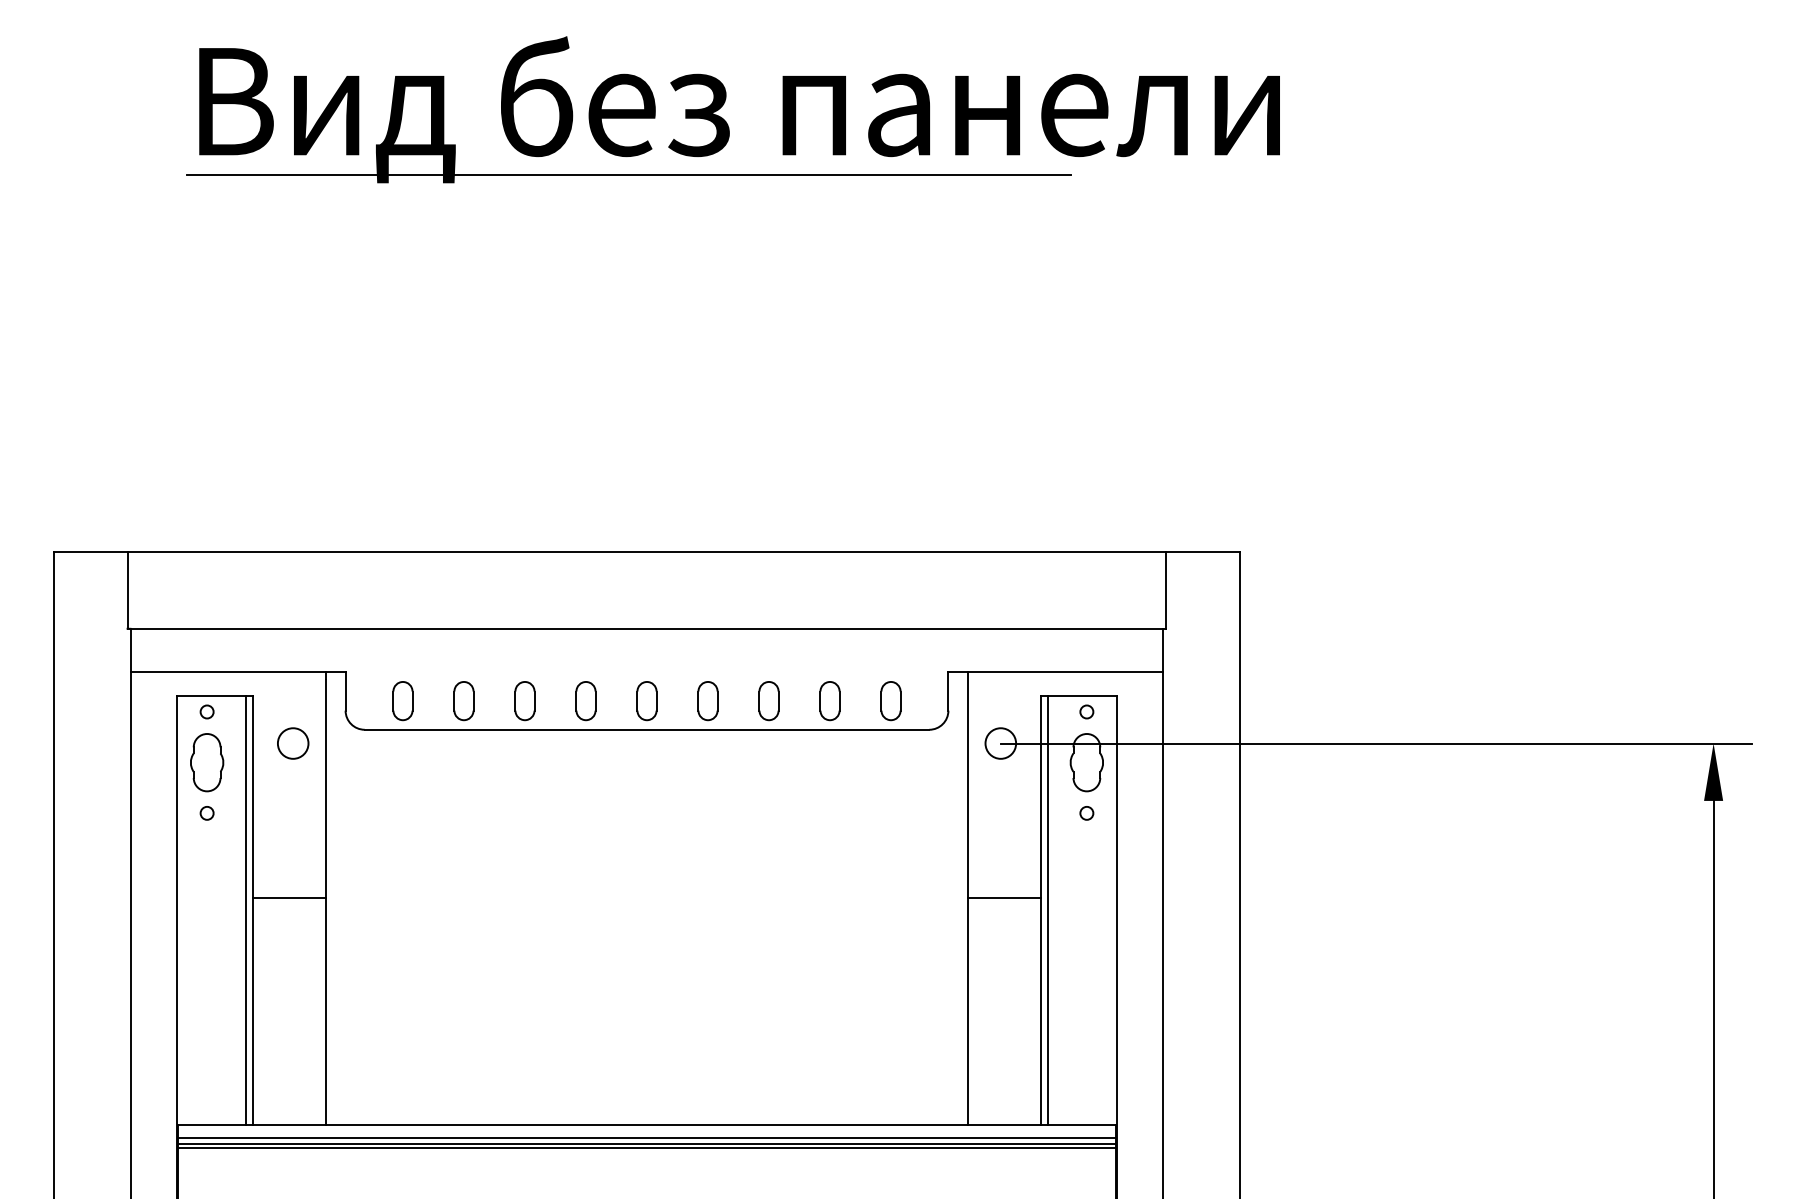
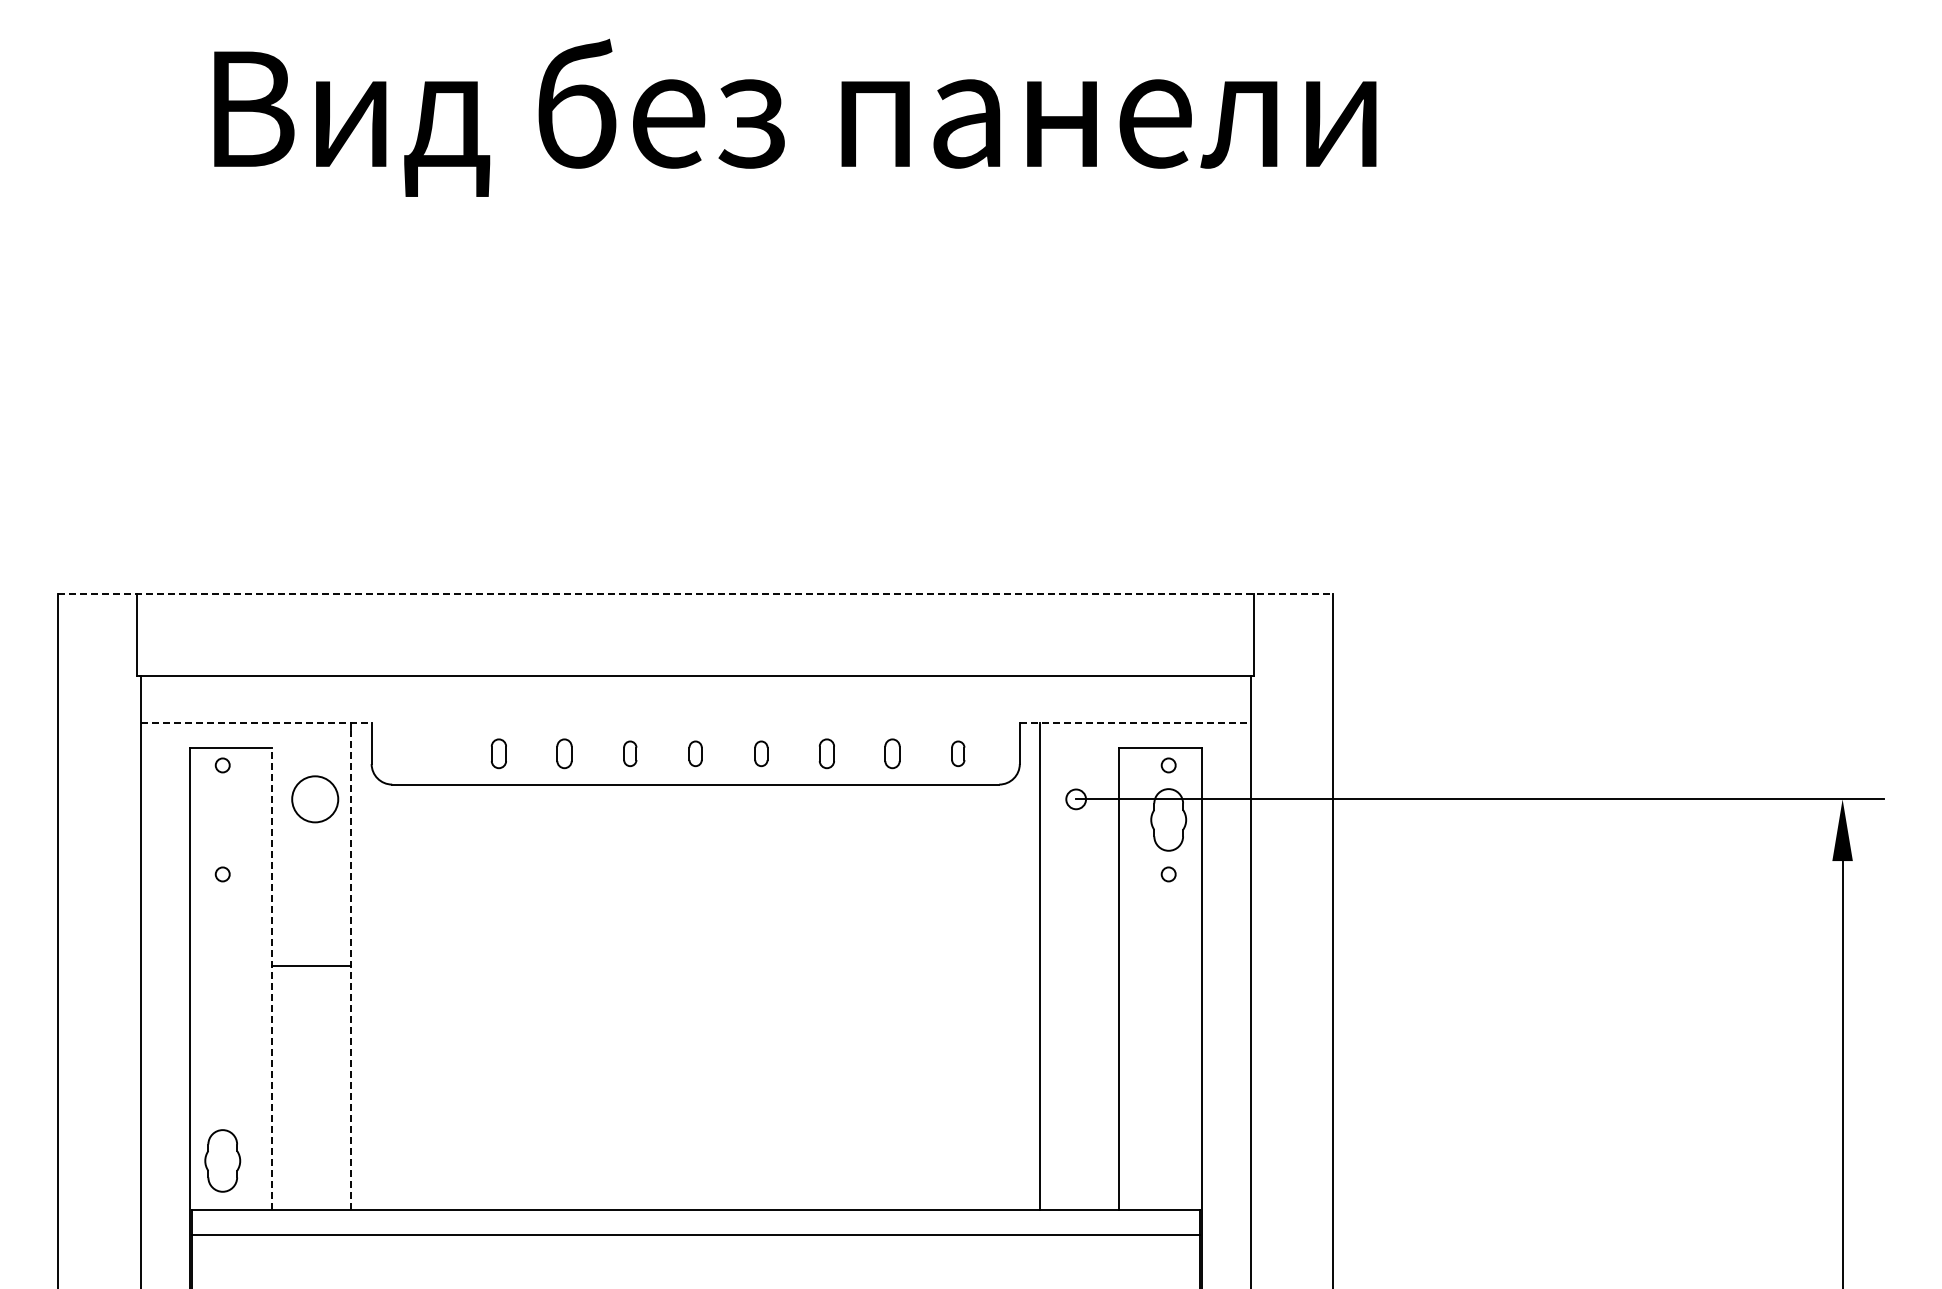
line: (628, 175) -> (675, 188), removed
line: (647, 552) -> (696, 593), solid -> dashed
line: (238, 672) -> (256, 722), solid -> dashed
line: (1055, 672) -> (1135, 722), solid -> dashed
part: (403, 700) -> (433, 753), removed
part: (463, 700) -> (498, 753), size x0.7
part: (524, 700) -> (564, 753), size x0.7
part: (586, 700) -> (630, 753), size x0.6
part: (646, 700) -> (695, 753), size x0.6
part: (708, 700) -> (761, 753), size x0.6
part: (768, 700) -> (826, 753), size x0.7
part: (829, 700) -> (892, 753), size x0.7
part: (891, 700) -> (958, 753), size x0.6
circle: (1000, 742) -> (1075, 798), size x0.6
circle: (293, 743) -> (315, 799), size x1.4
part: (206, 762) -> (222, 1160), moved
line: (1003, 898) -> (1079, 965), removed
line: (326, 902) -> (351, 970), solid -> dashed
line: (245, 910) -> (264, 978), removed
line: (253, 910) -> (272, 978), solid -> dashed
line: (1047, 910) -> (1126, 978), removed
line: (646, 1137) -> (695, 1223), removed
line: (646, 1144) -> (695, 1230), removed

